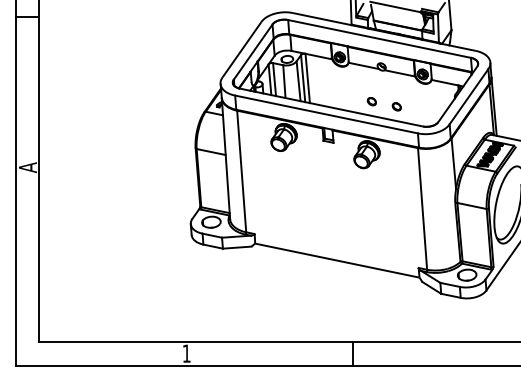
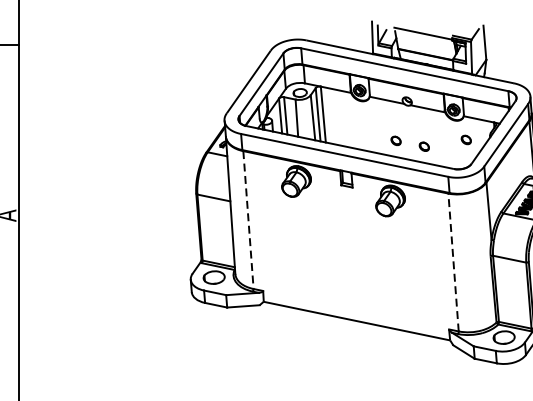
part: (433, 100) -> (465, 139), added
line: (241, 171) -> (248, 220), solid -> dashed
line: (422, 208) -> (453, 262), solid -> dashed

